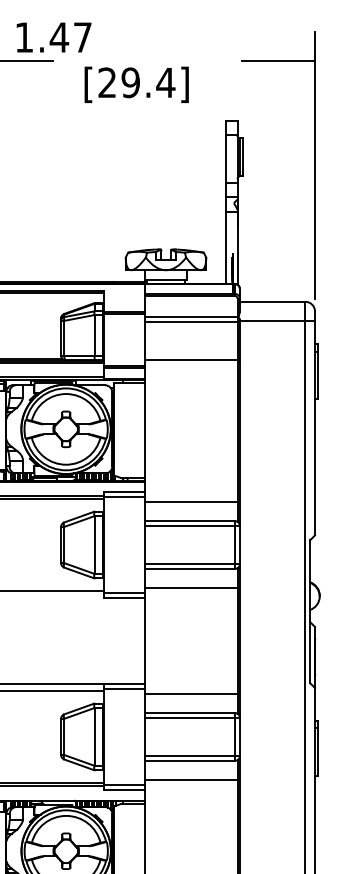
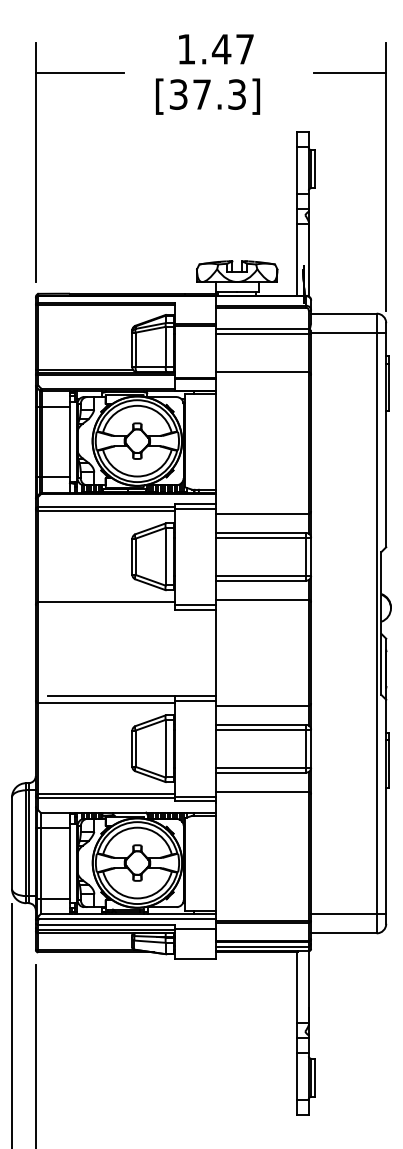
text: (54, 37) -> (216, 49), moved
text: (136, 82) -> (207, 94), [29.4] -> [37.3]

